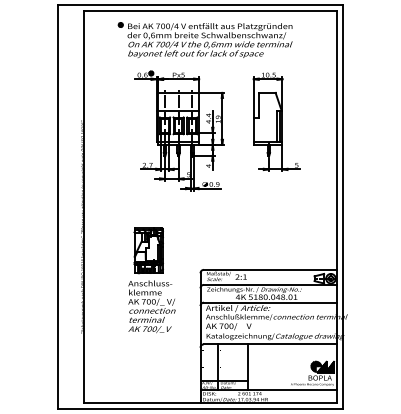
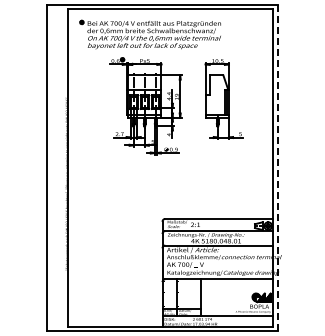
part: (204, 39) -> (149, 34), moved
line: (342, 206) -> (277, 167), solid -> dashed
part: (152, 280) -> (123, 227), removed

